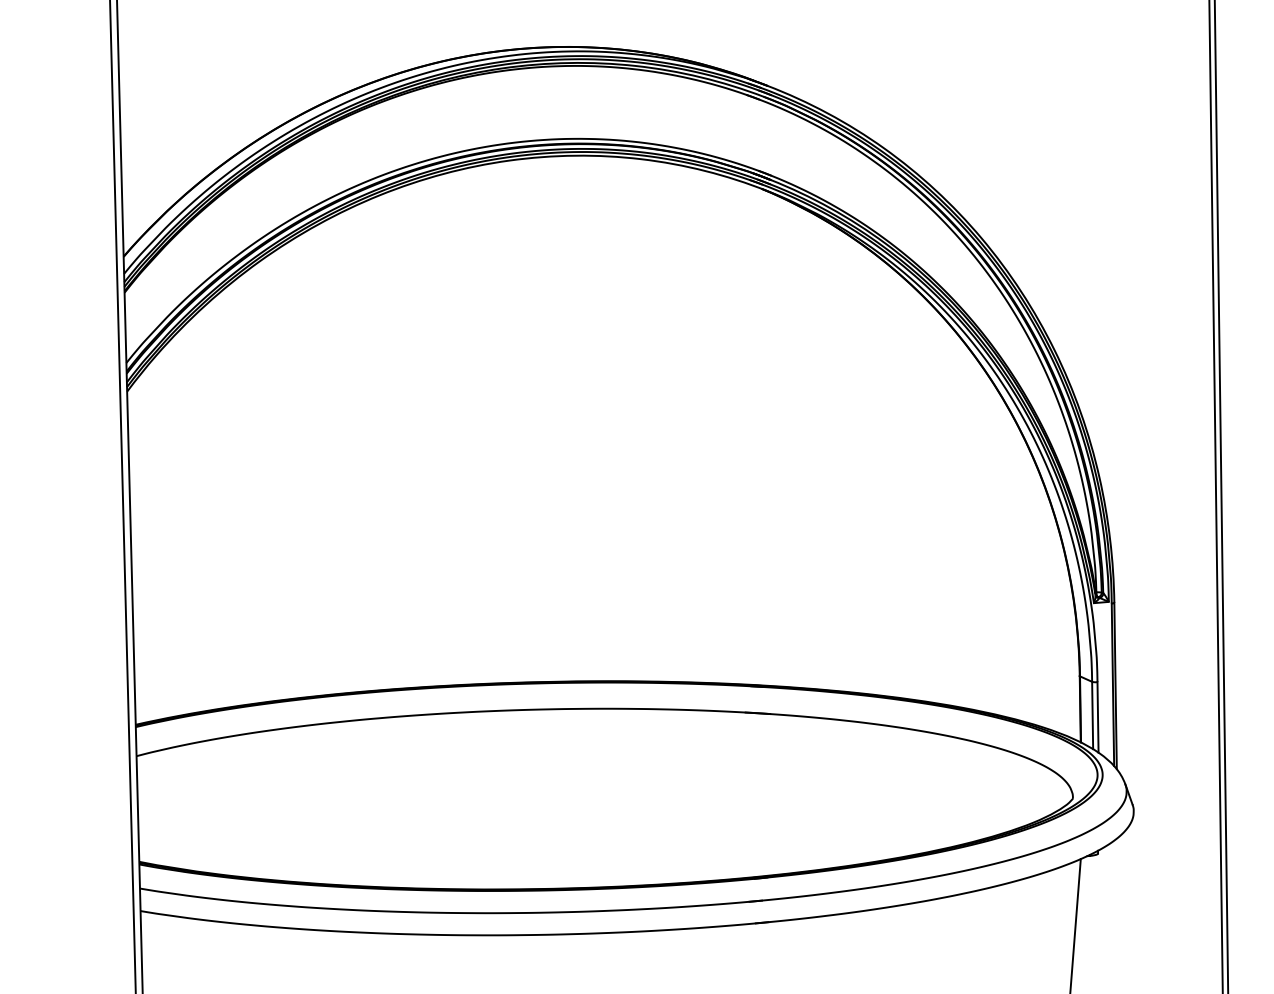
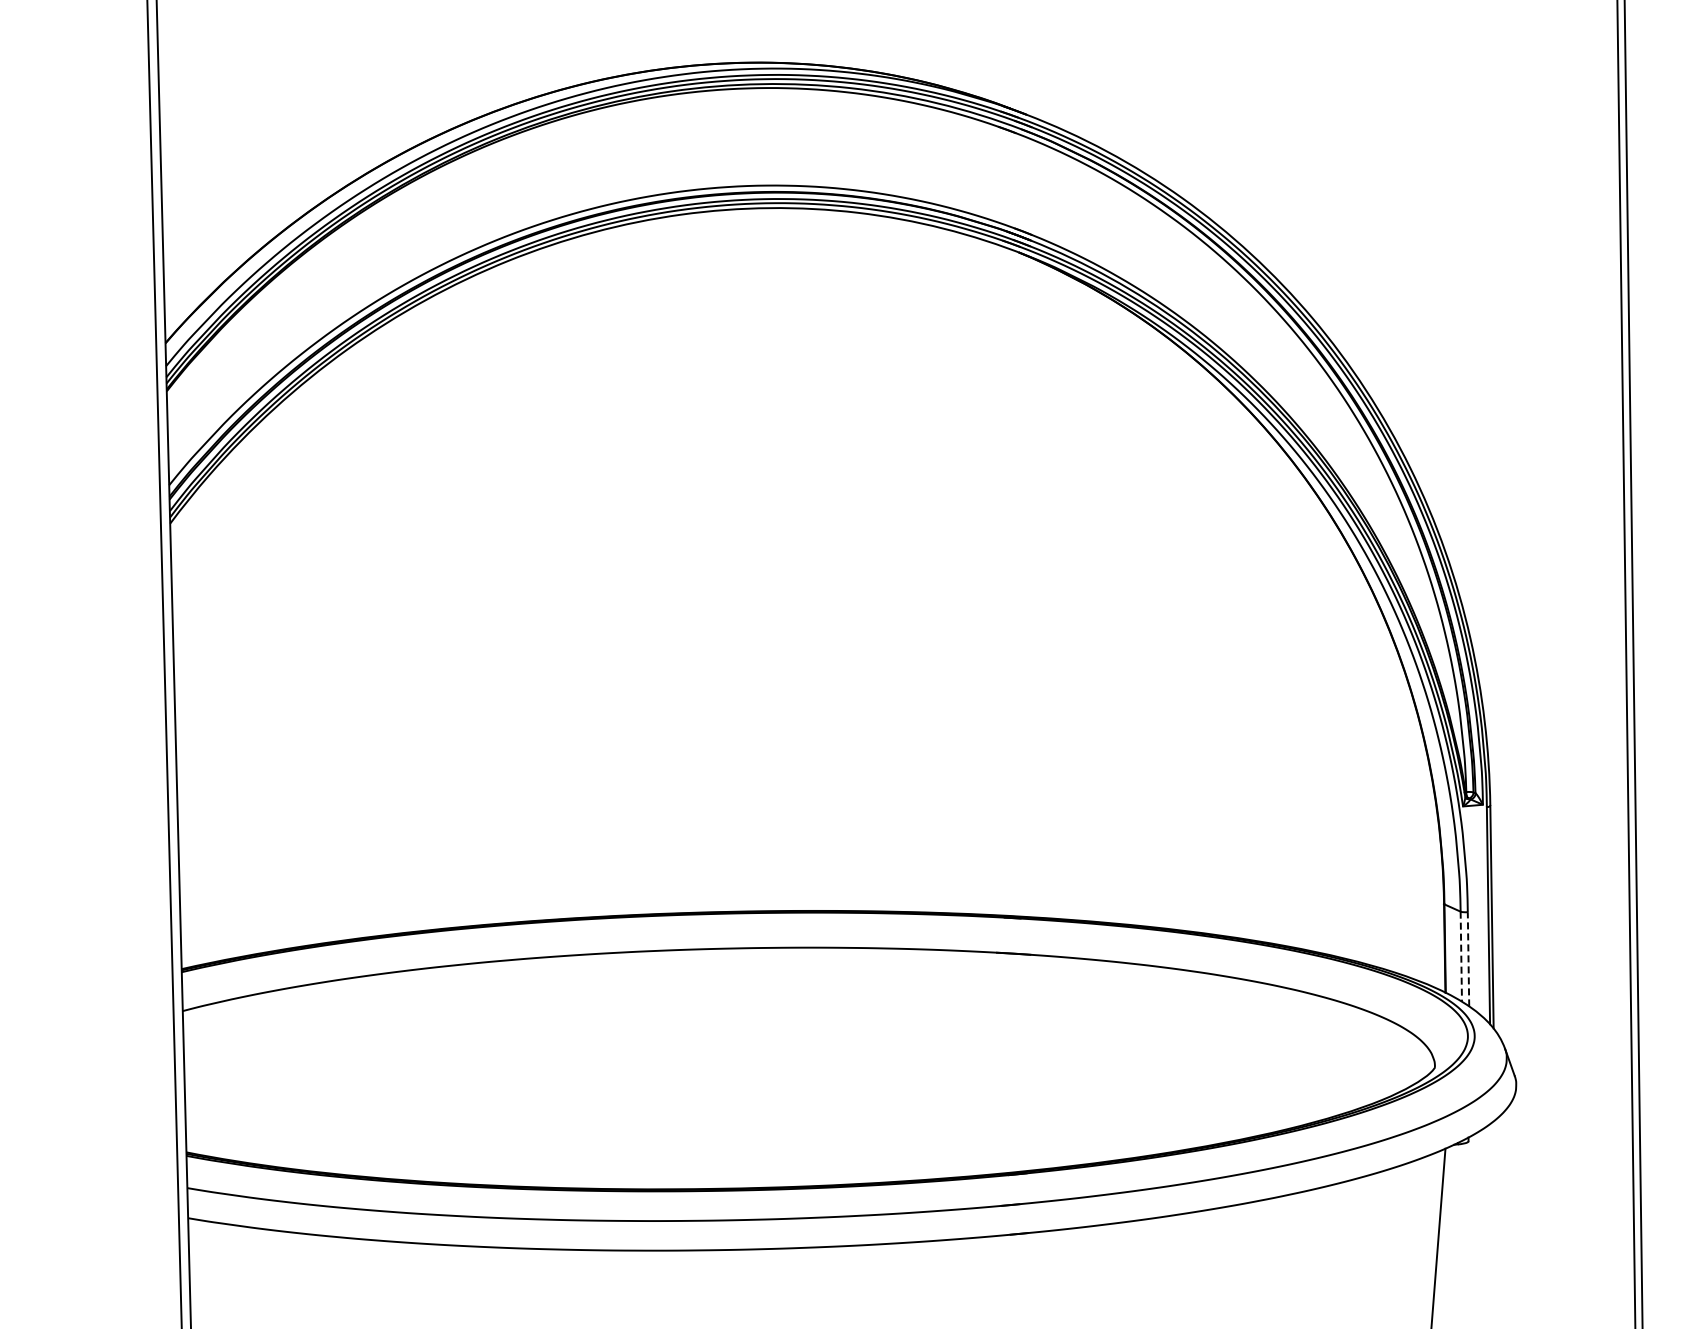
line: (1092, 716) -> (1461, 957), solid -> dashed
line: (1098, 716) -> (1468, 958), solid -> dashed

